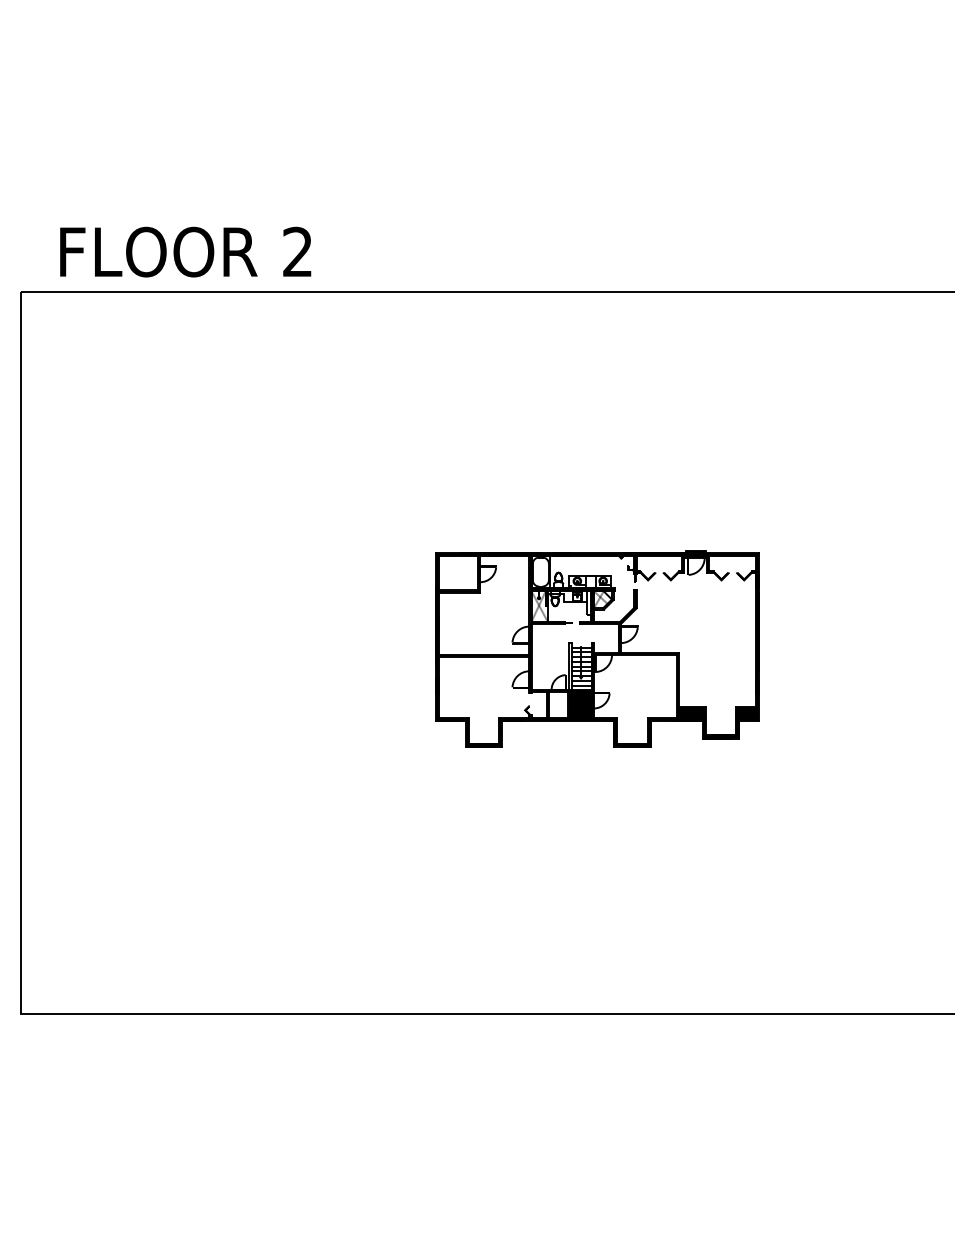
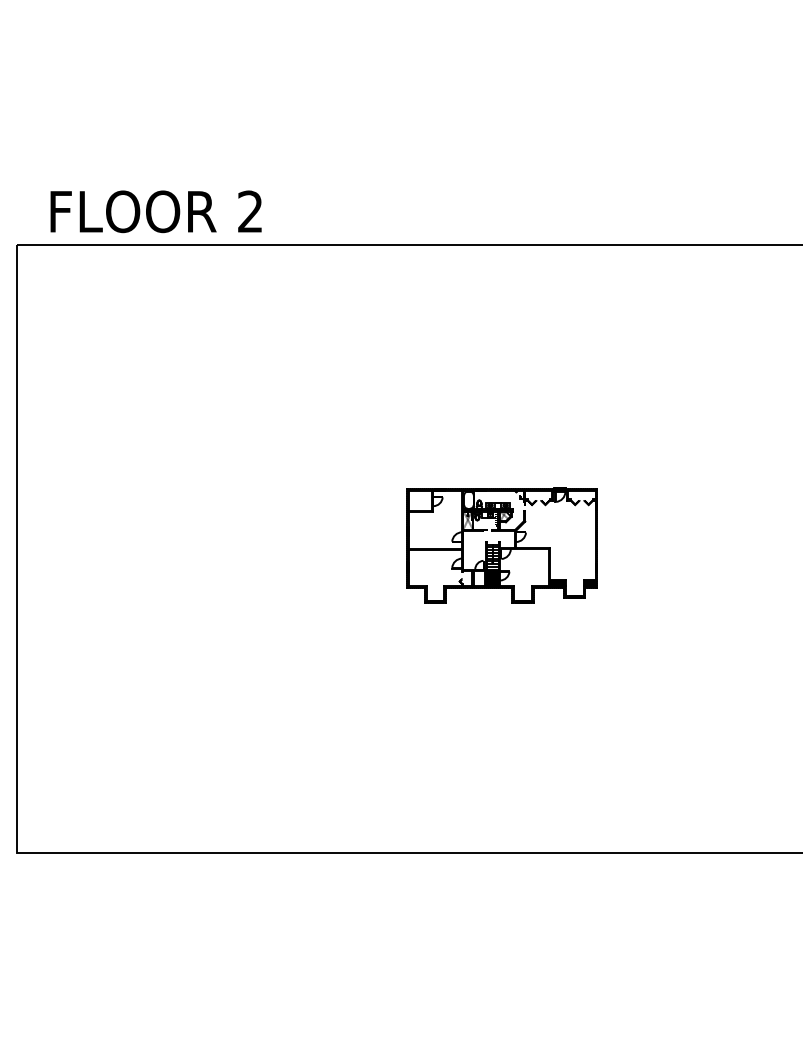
part: (596, 649) -> (501, 545), size x0.7

